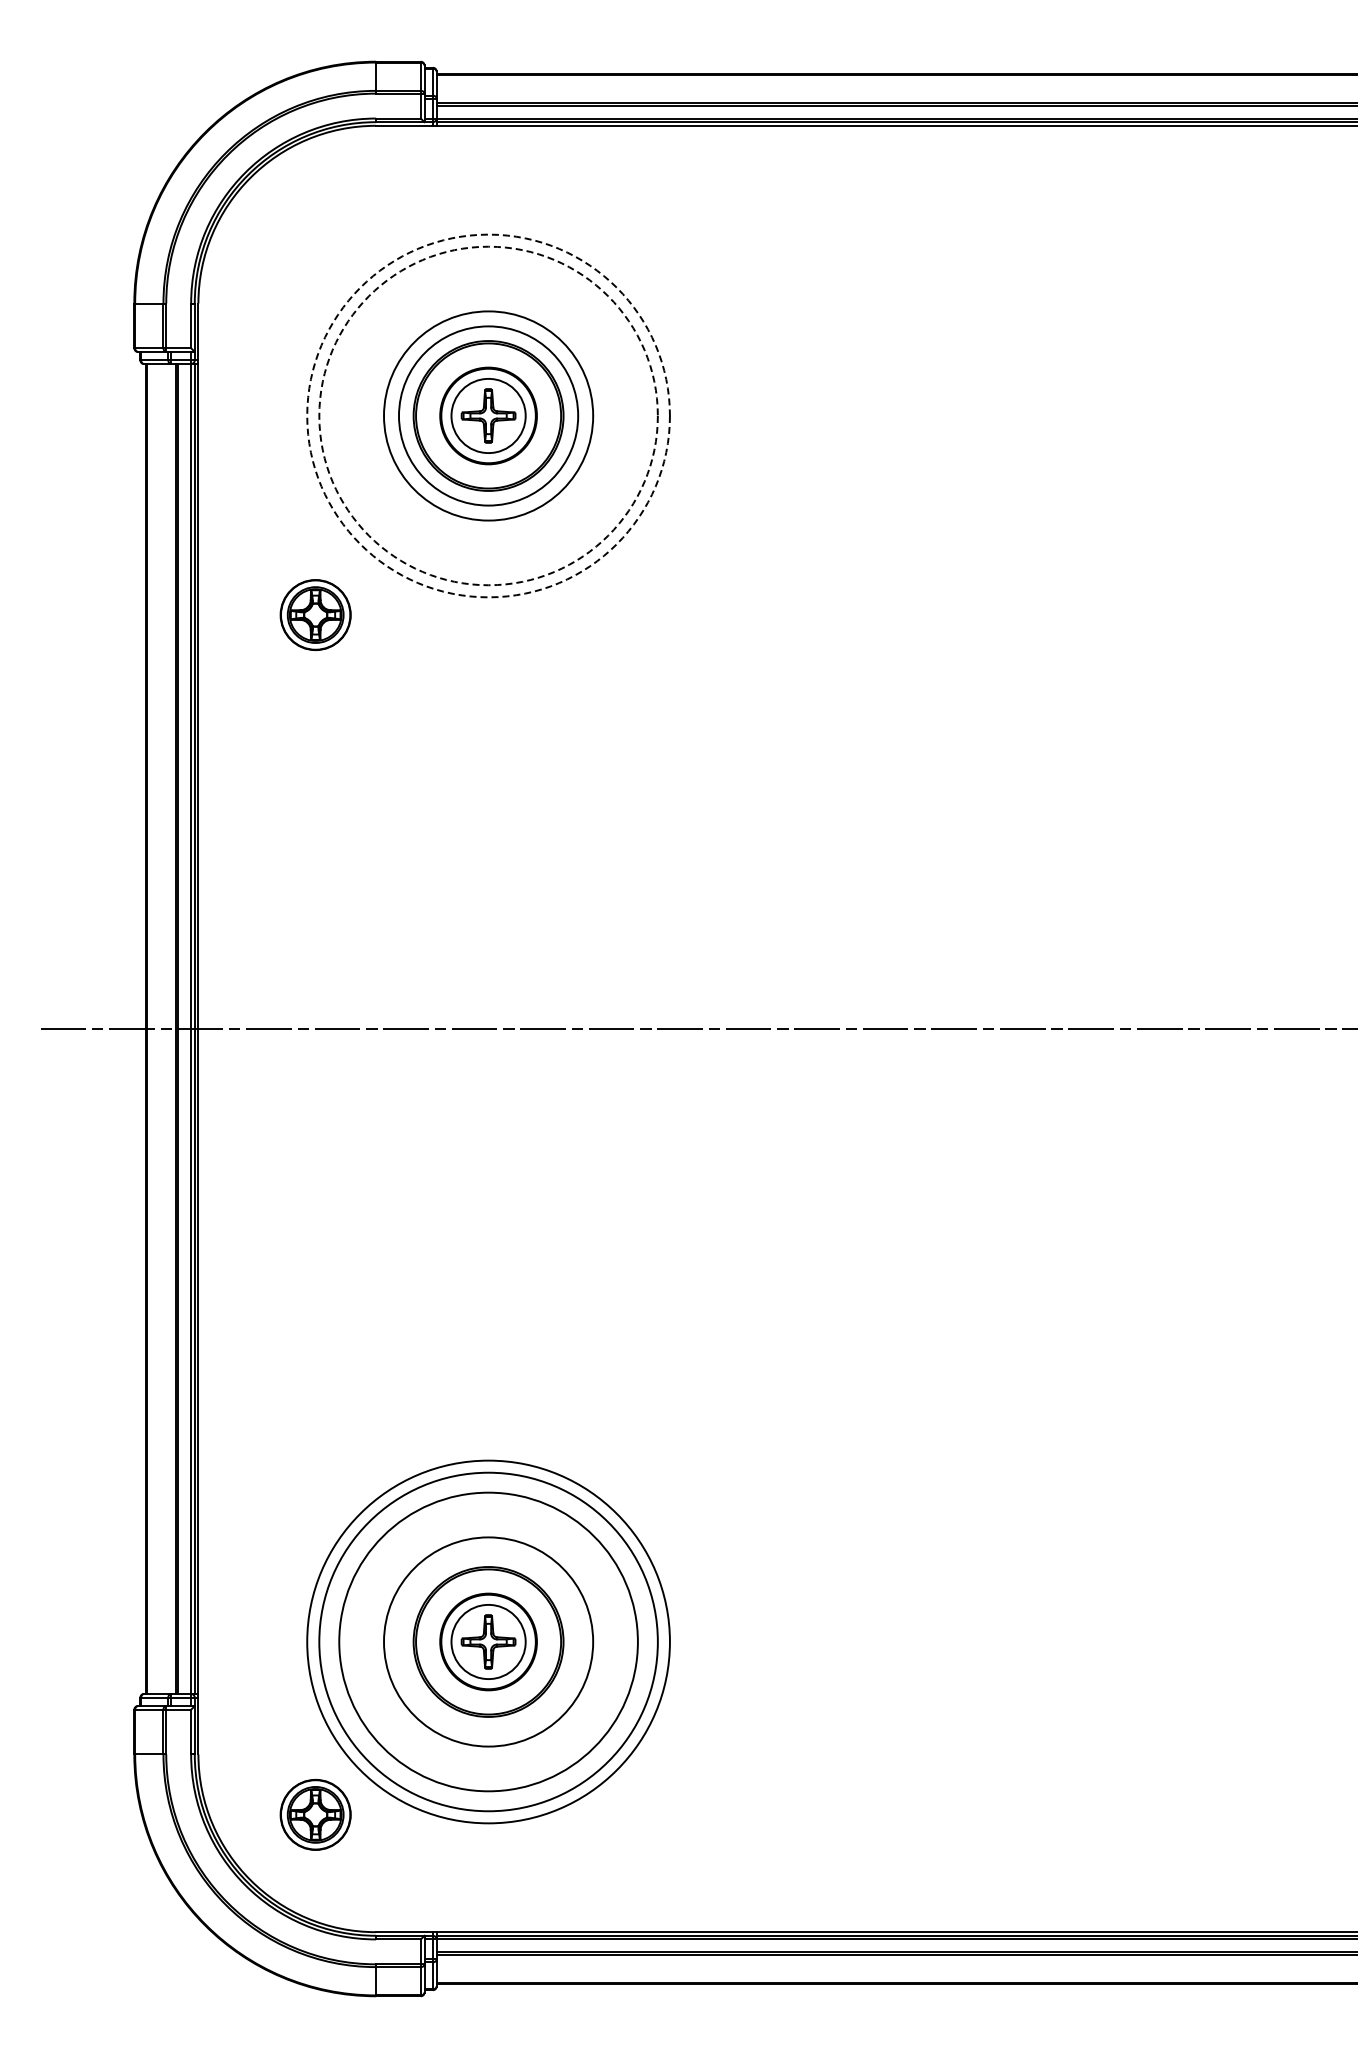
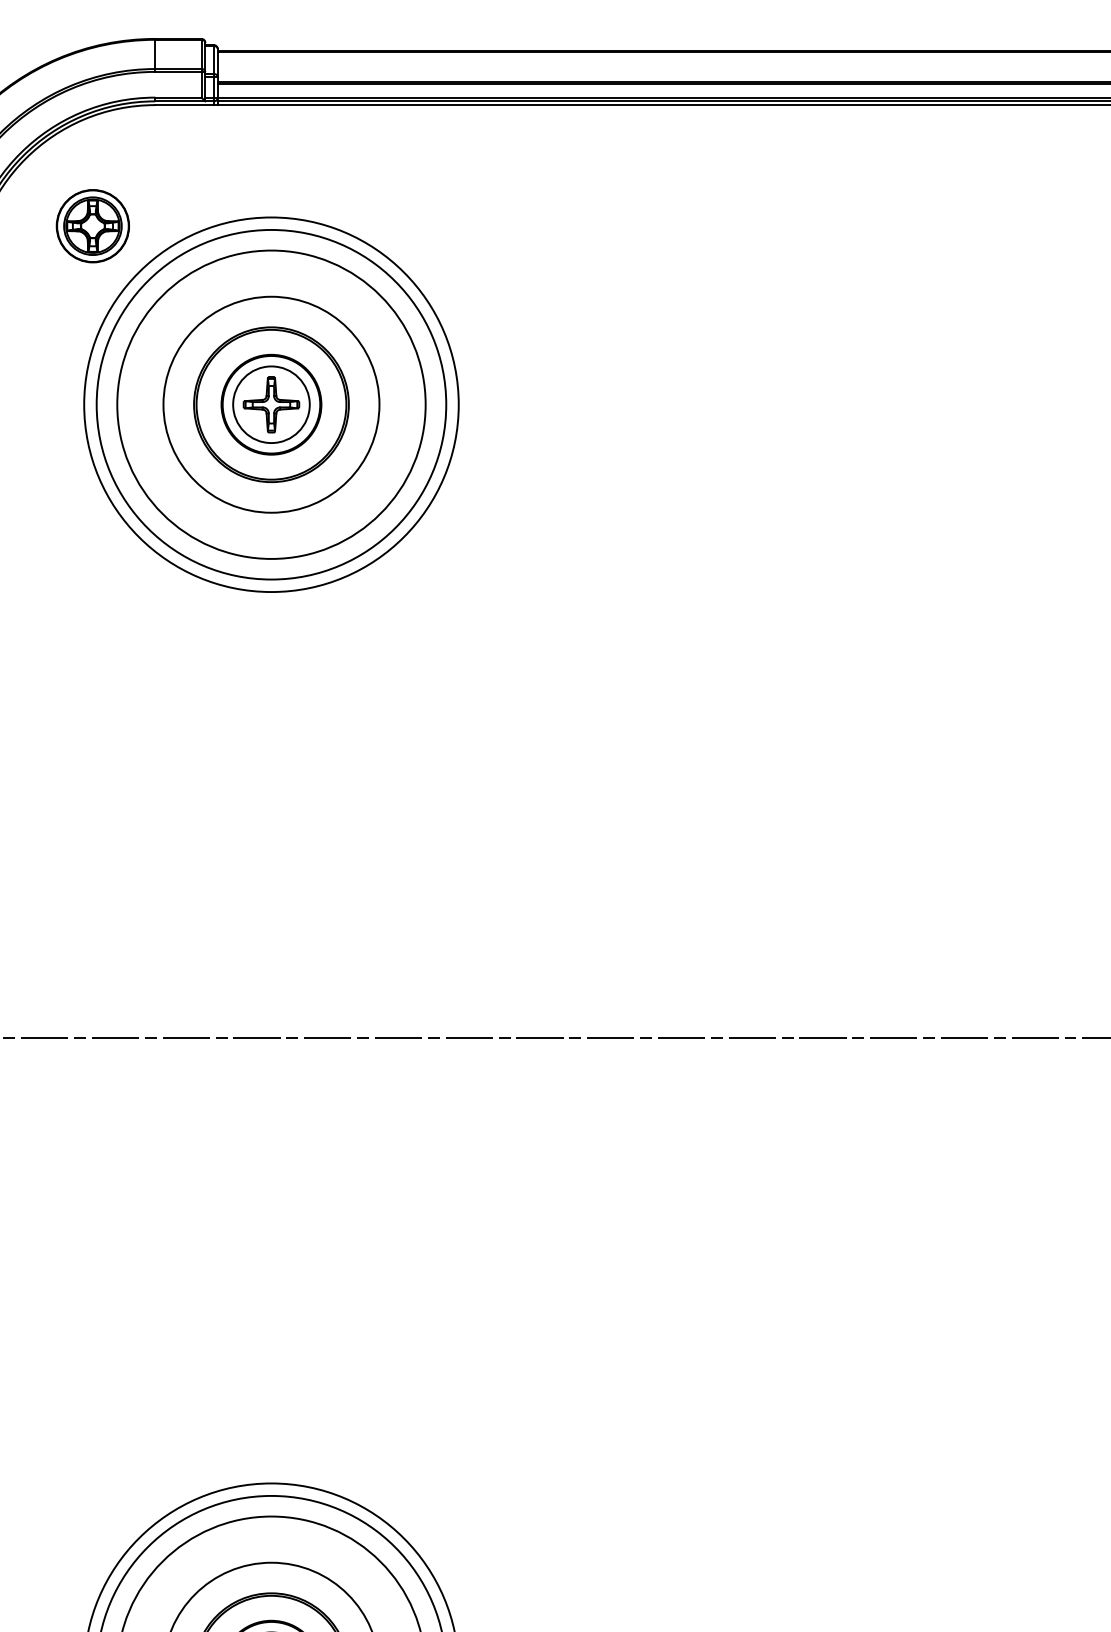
circle: (488, 415) -> (271, 404), dashed -> solid
circle: (488, 415) -> (271, 404), dashed -> solid
circle: (488, 415) -> (271, 404), size x1.67
part: (315, 614) -> (92, 225), moved

